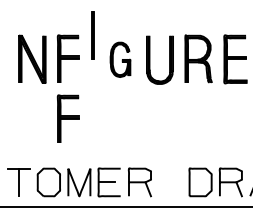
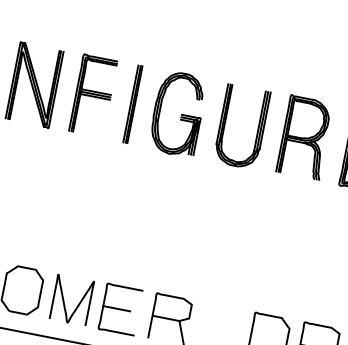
line: (92, 35) -> (132, 104), moved
part: (120, 59) -> (177, 113), size x1.43
part: (67, 118) -> (72, 192), removed

